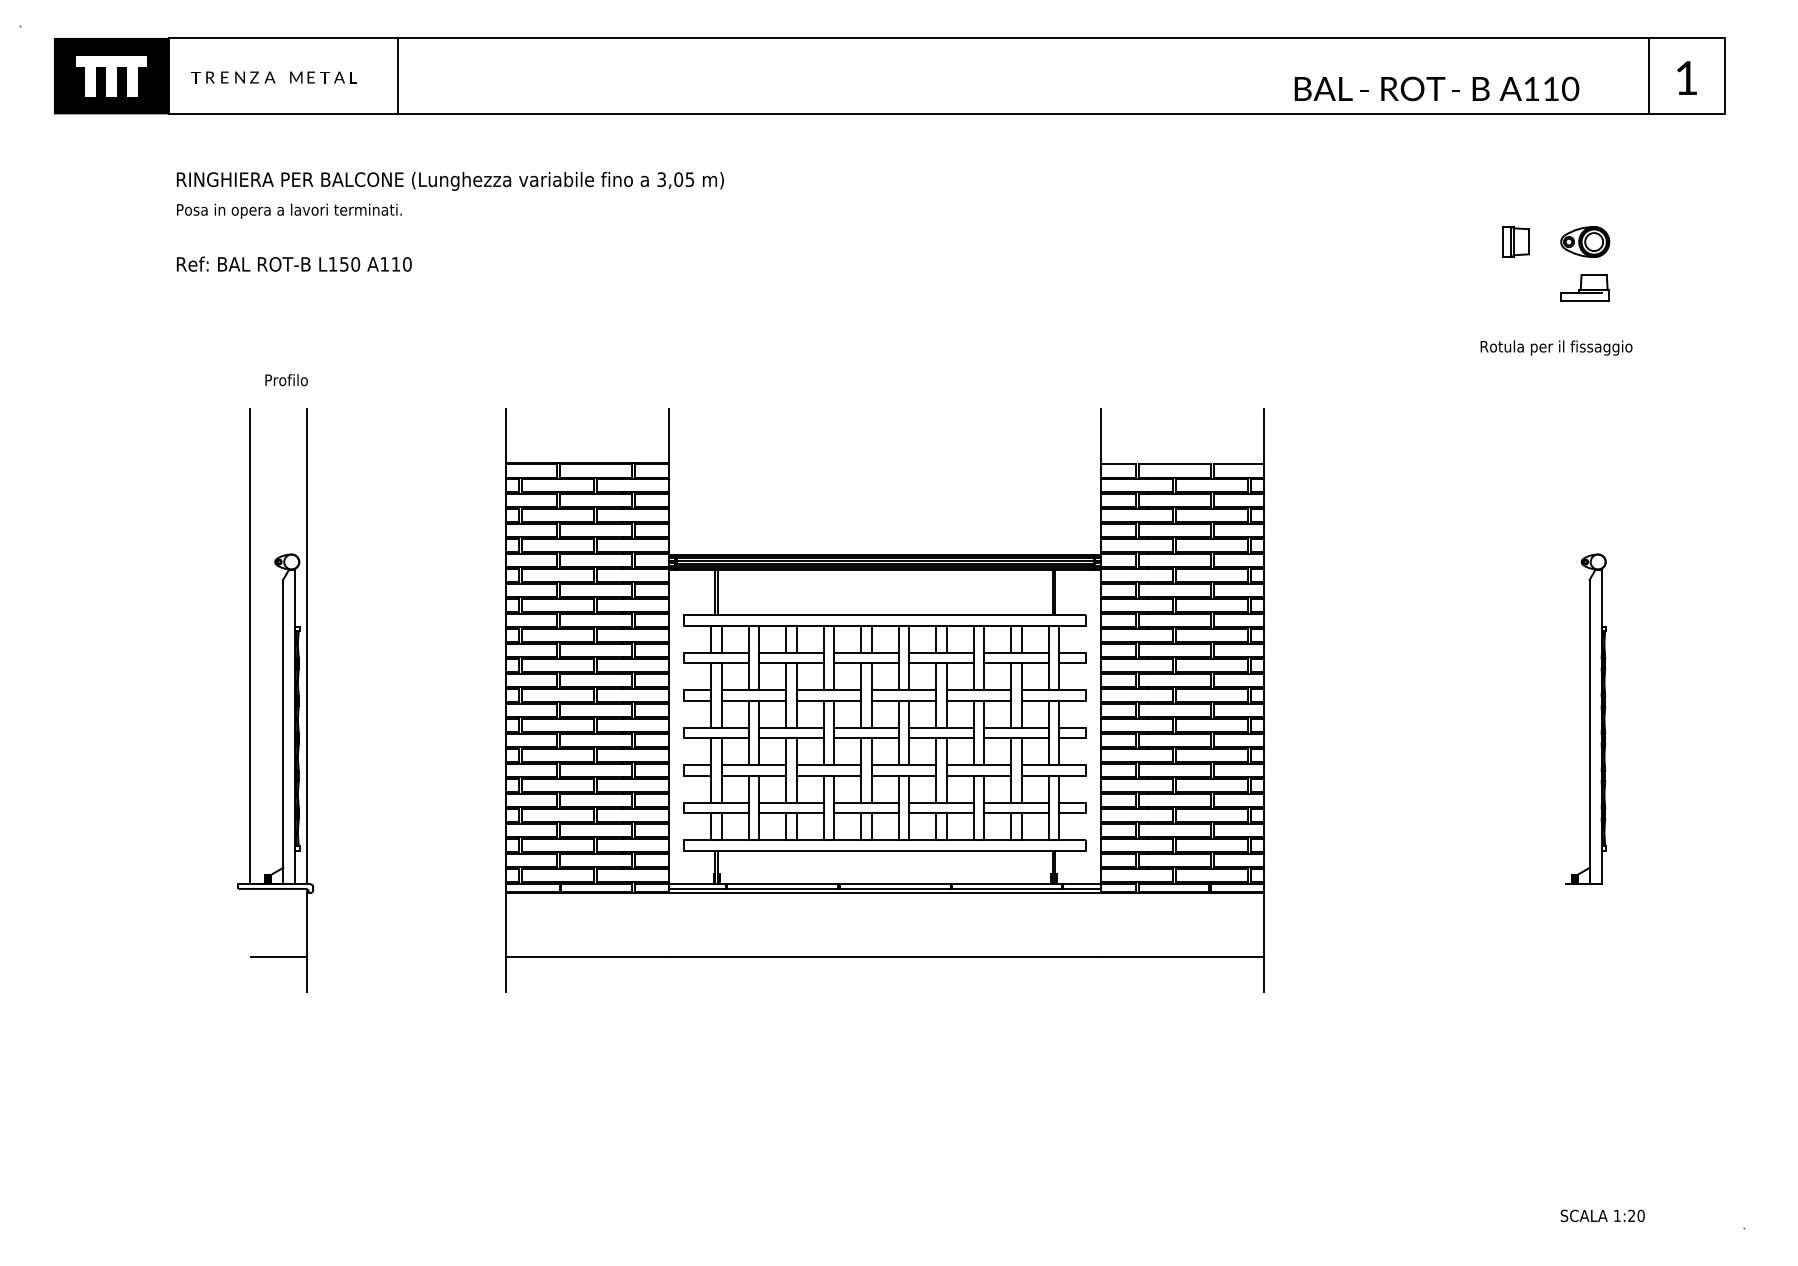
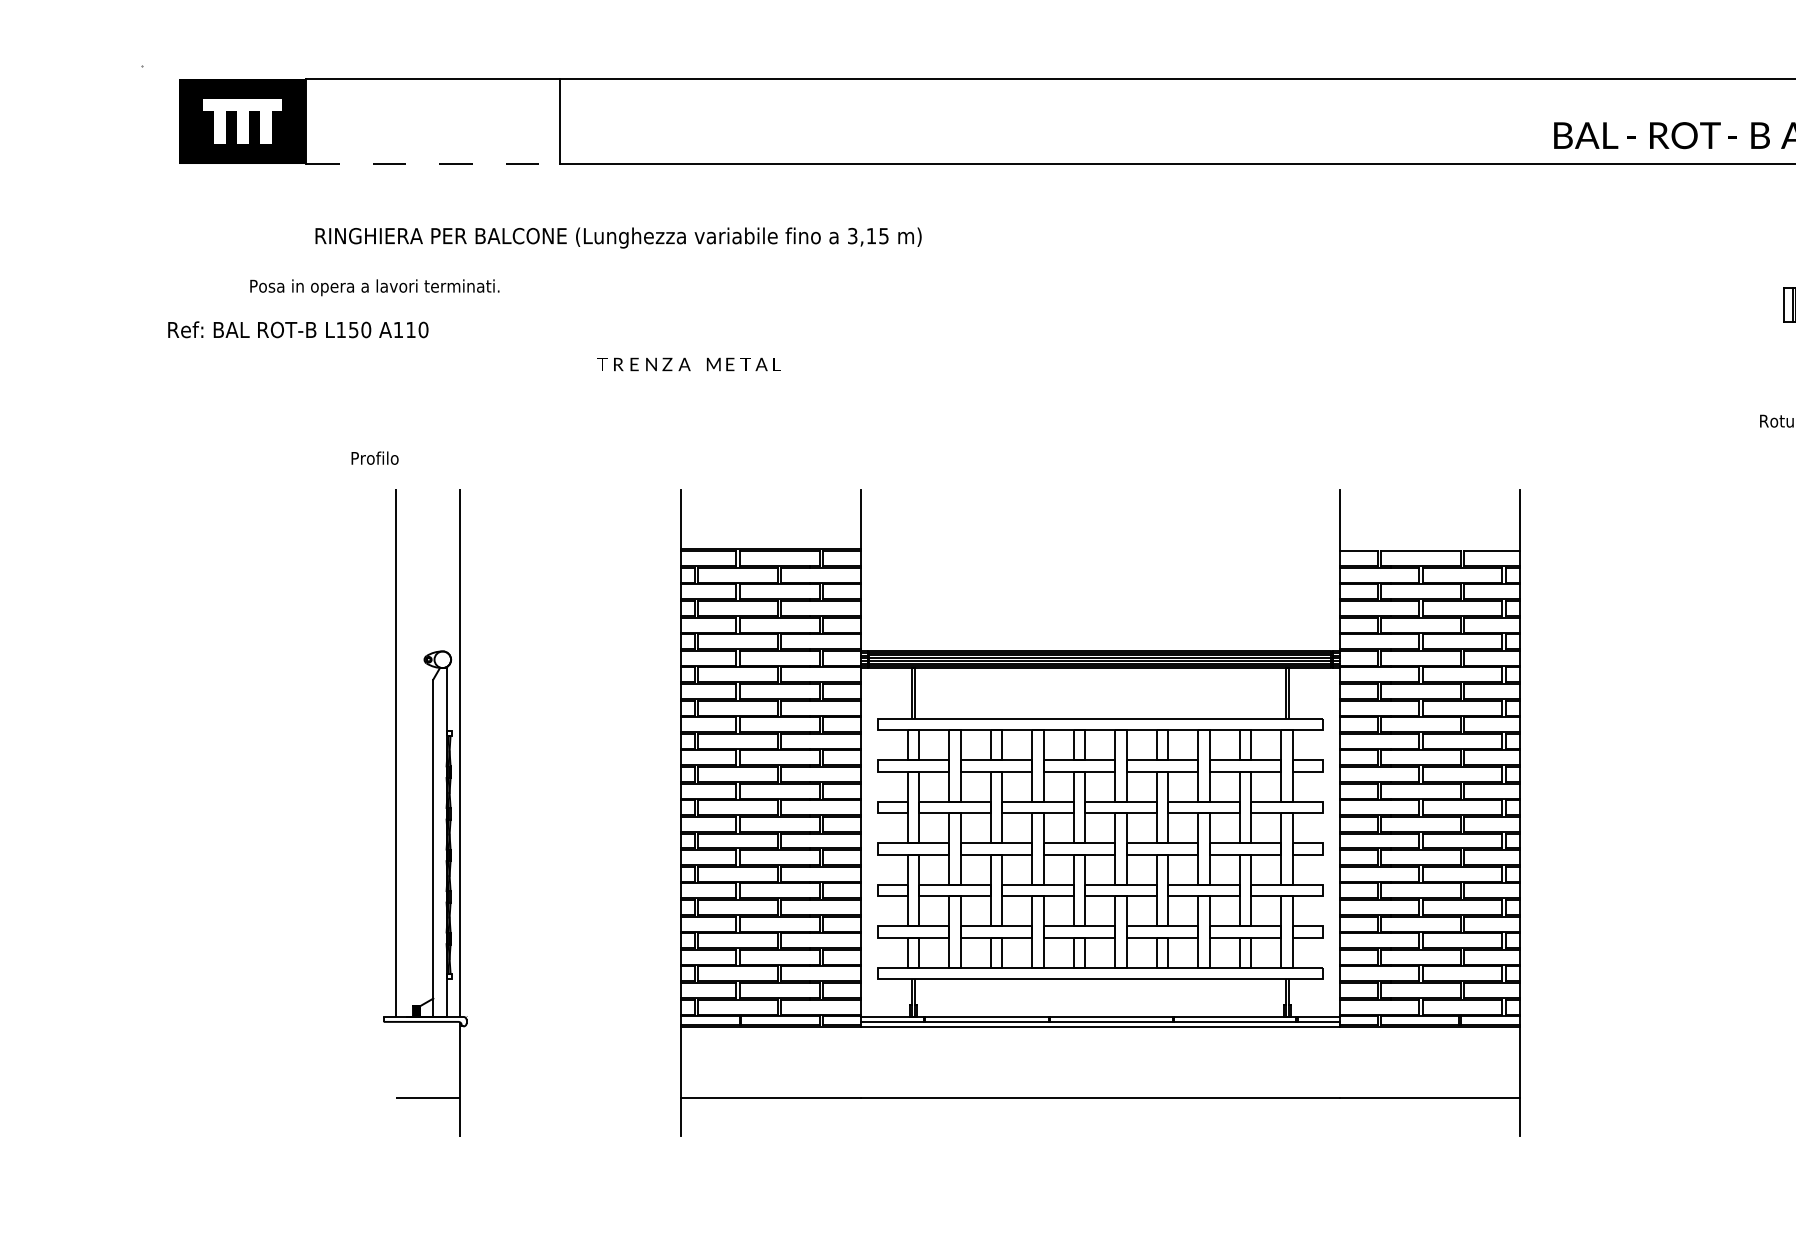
text: (273, 77) -> (688, 364), moved
line: (283, 114) -> (433, 163), solid -> dashed
text: (678, 179) -> (871, 235), 3,05 -> 3,15
text: (289, 210) -> (374, 286), moved
text: (294, 263) -> (298, 328), moved
text: (286, 380) -> (374, 458), moved

